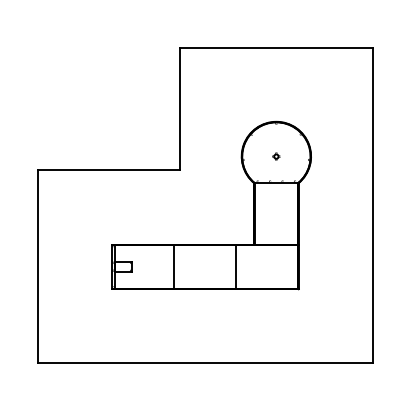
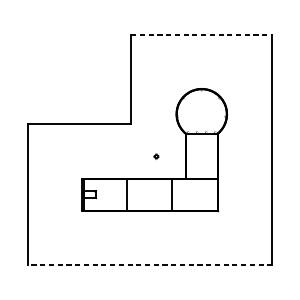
line: (276, 47) -> (201, 34), solid -> dashed
part: (276, 156) -> (156, 156), moved
line: (205, 363) -> (150, 265), solid -> dashed

